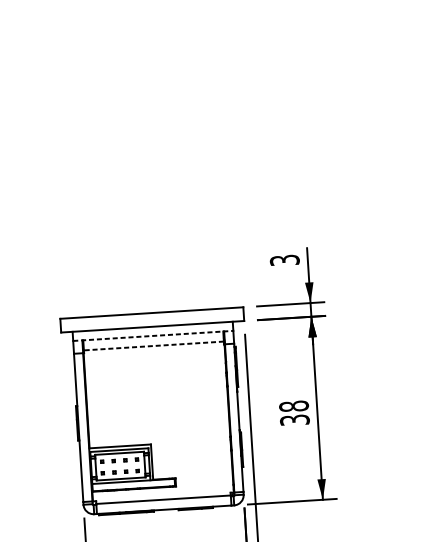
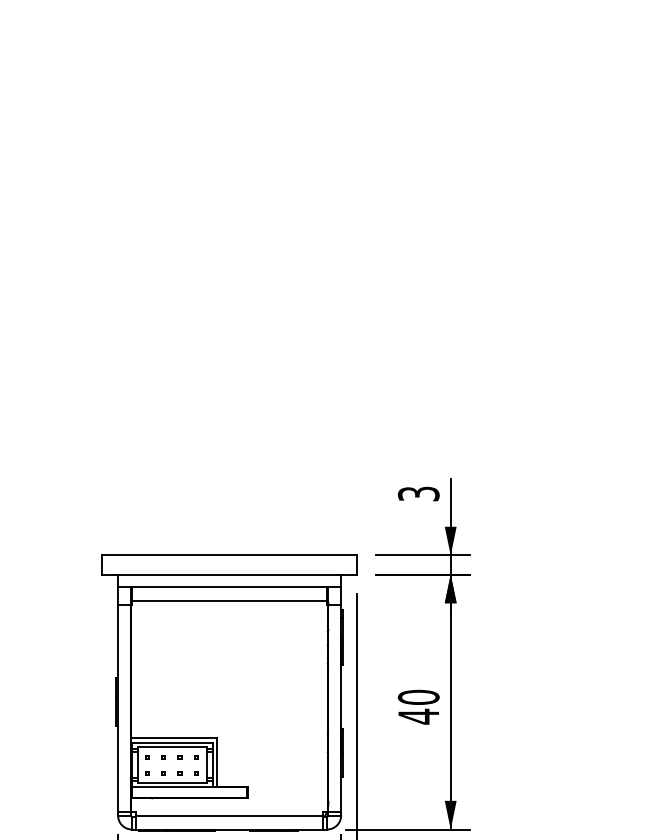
line: (153, 336) -> (229, 587), dashed -> solid
line: (153, 346) -> (229, 601), dashed -> solid
text: (294, 412) -> (418, 706), 38 -> 40

